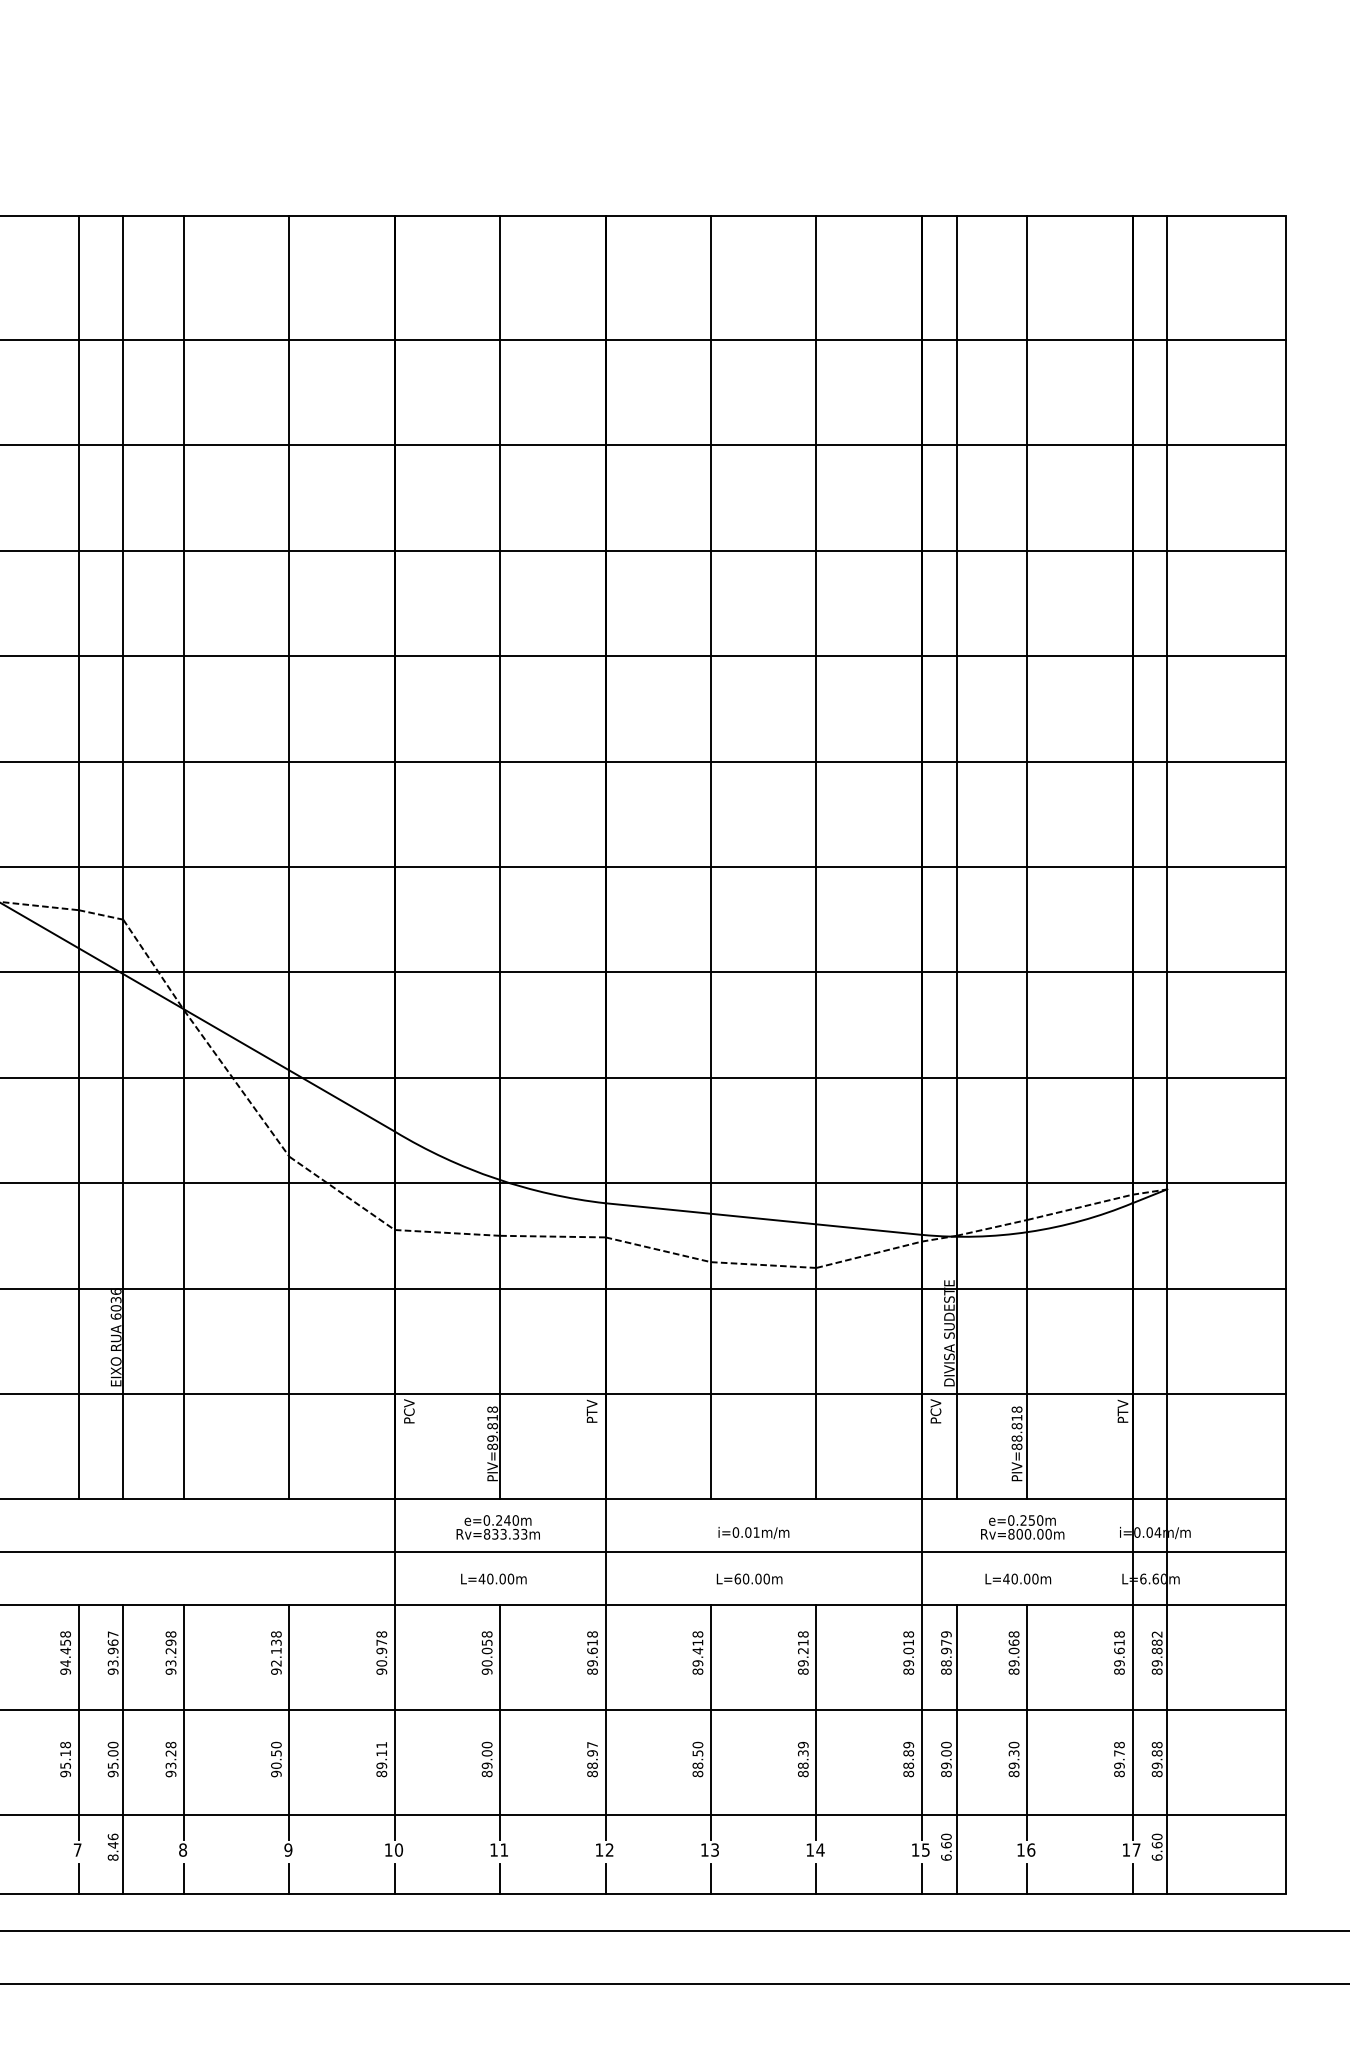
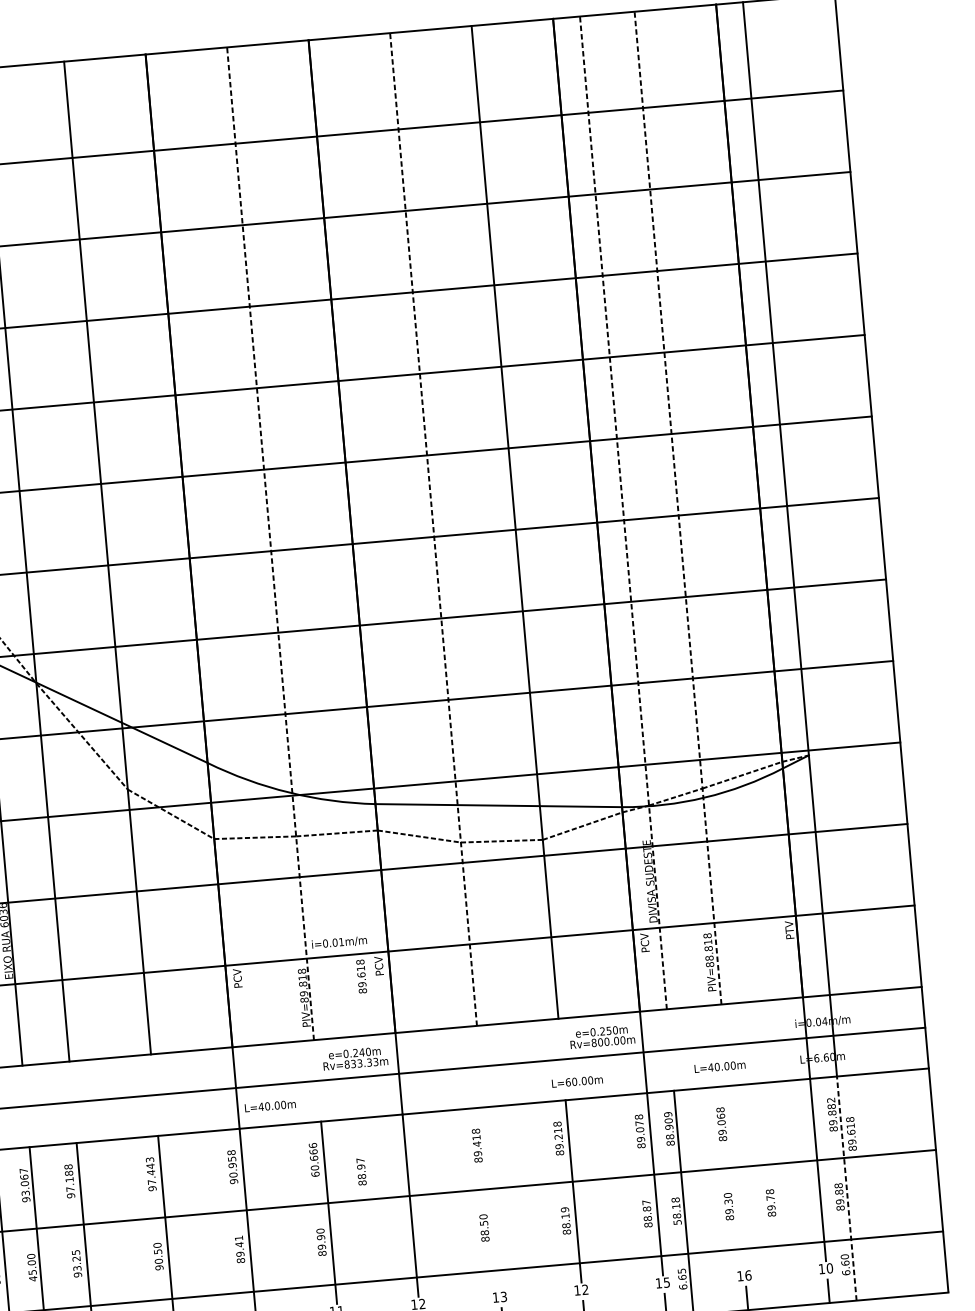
line: (500, 857) -> (270, 543), solid -> dashed
line: (711, 857) -> (433, 529), solid -> dashed
line: (956, 857) -> (623, 512), solid -> dashed
line: (1027, 857) -> (678, 508), solid -> dashed
text: (591, 1411) -> (378, 966), PTV -> PCV
text: (497, 1527) -> (354, 1058), moved
text: (1022, 1527) -> (602, 1036), moved
text: (753, 1532) -> (339, 942), moved
text: (493, 1578) -> (270, 1105), moved
text: (749, 1578) -> (577, 1081), moved
text: (381, 1642) -> (231, 1158), 90.978 -> 90.958
text: (908, 1642) -> (639, 1123), 89.018 -> 89.078
text: (946, 1642) -> (668, 1120), 88.979 -> 88.909
text: (276, 1648) -> (151, 1170), 92.138 -> 97.443
text: (113, 1651) -> (25, 1184), 93.967 -> 93.067
text: (170, 1652) -> (69, 1180), 93.298 -> 97.188
text: (486, 1652) -> (313, 1159), 90.058 -> 60.666
text: (592, 1652) -> (361, 976), moved
text: (1119, 1652) -> (851, 1133), moved
line: (711, 1722) -> (492, 1198), removed
line: (1027, 1722) -> (736, 1177), removed
text: (170, 1744) -> (75, 1252), 93.28 -> 93.25
text: (908, 1744) -> (646, 1202), 88.89 -> 88.87
line: (1167, 1749) -> (846, 1188), solid -> dashed
text: (381, 1753) -> (239, 1244), 89.11 -> 89.41
text: (487, 1753) -> (321, 1237), 89.00 -> 89.90
text: (802, 1753) -> (564, 1216), 88.39 -> 88.19
text: (592, 1759) -> (361, 1171), moved
text: (946, 1759) -> (676, 1211), 89.00 -> 58.18
text: (1119, 1759) -> (771, 1202), moved
text: (112, 1773) -> (32, 1278), 95.00 -> 45.00
text: (946, 1836) -> (681, 1270), 6.60 -> 6.65
text: (820, 1849) -> (585, 1289), 14 -> 12
text: (1136, 1849) -> (829, 1267), 17 -> 10

